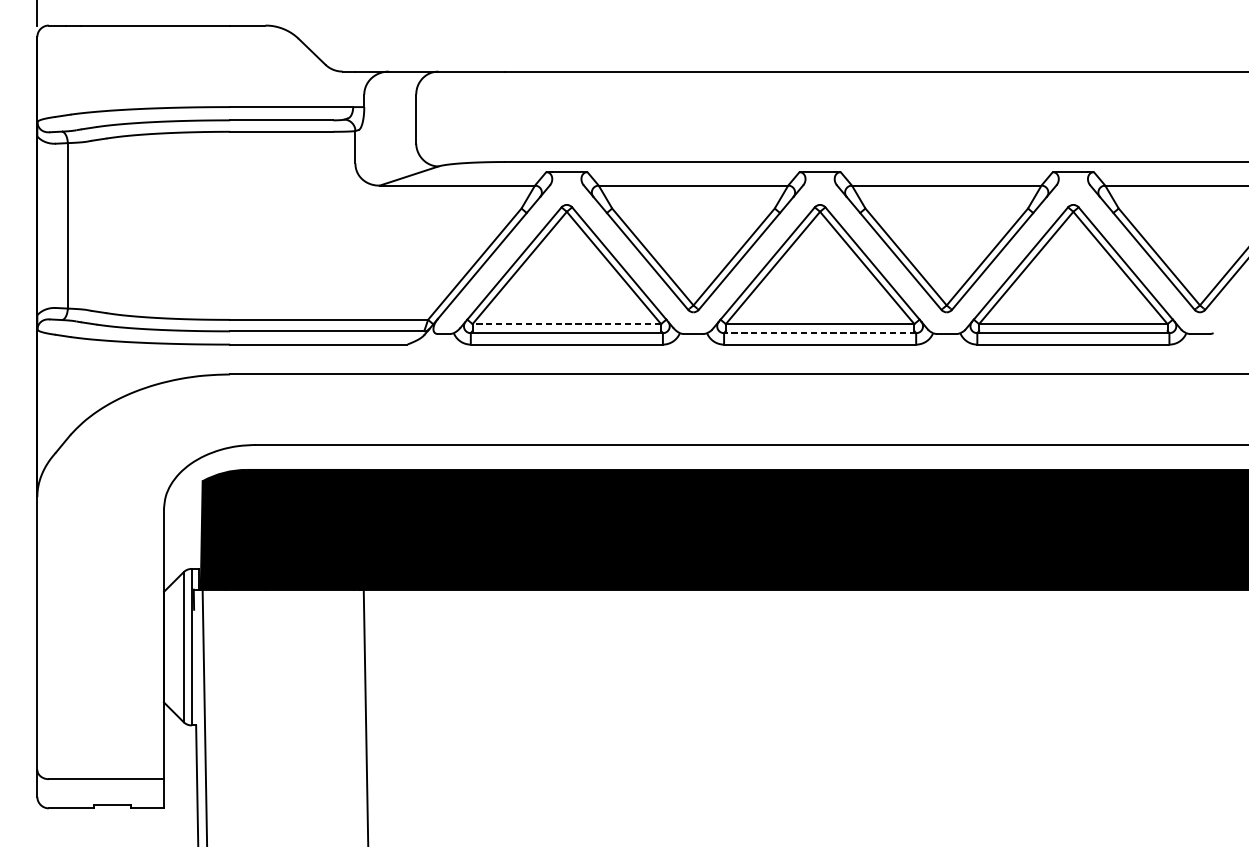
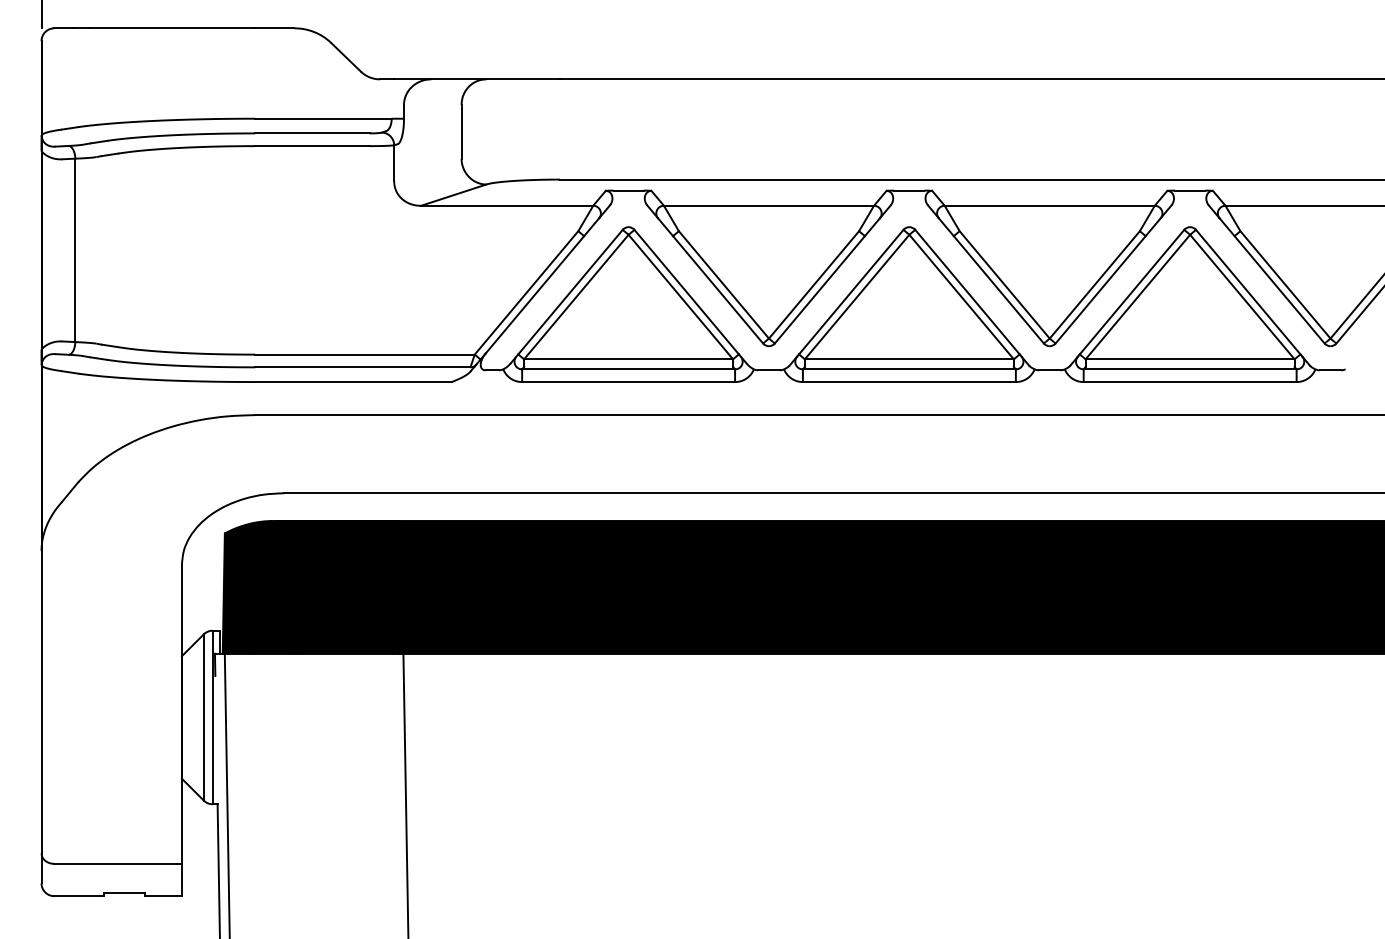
line: (566, 324) -> (628, 359), dashed -> solid
line: (819, 333) -> (908, 369), dashed -> solid

